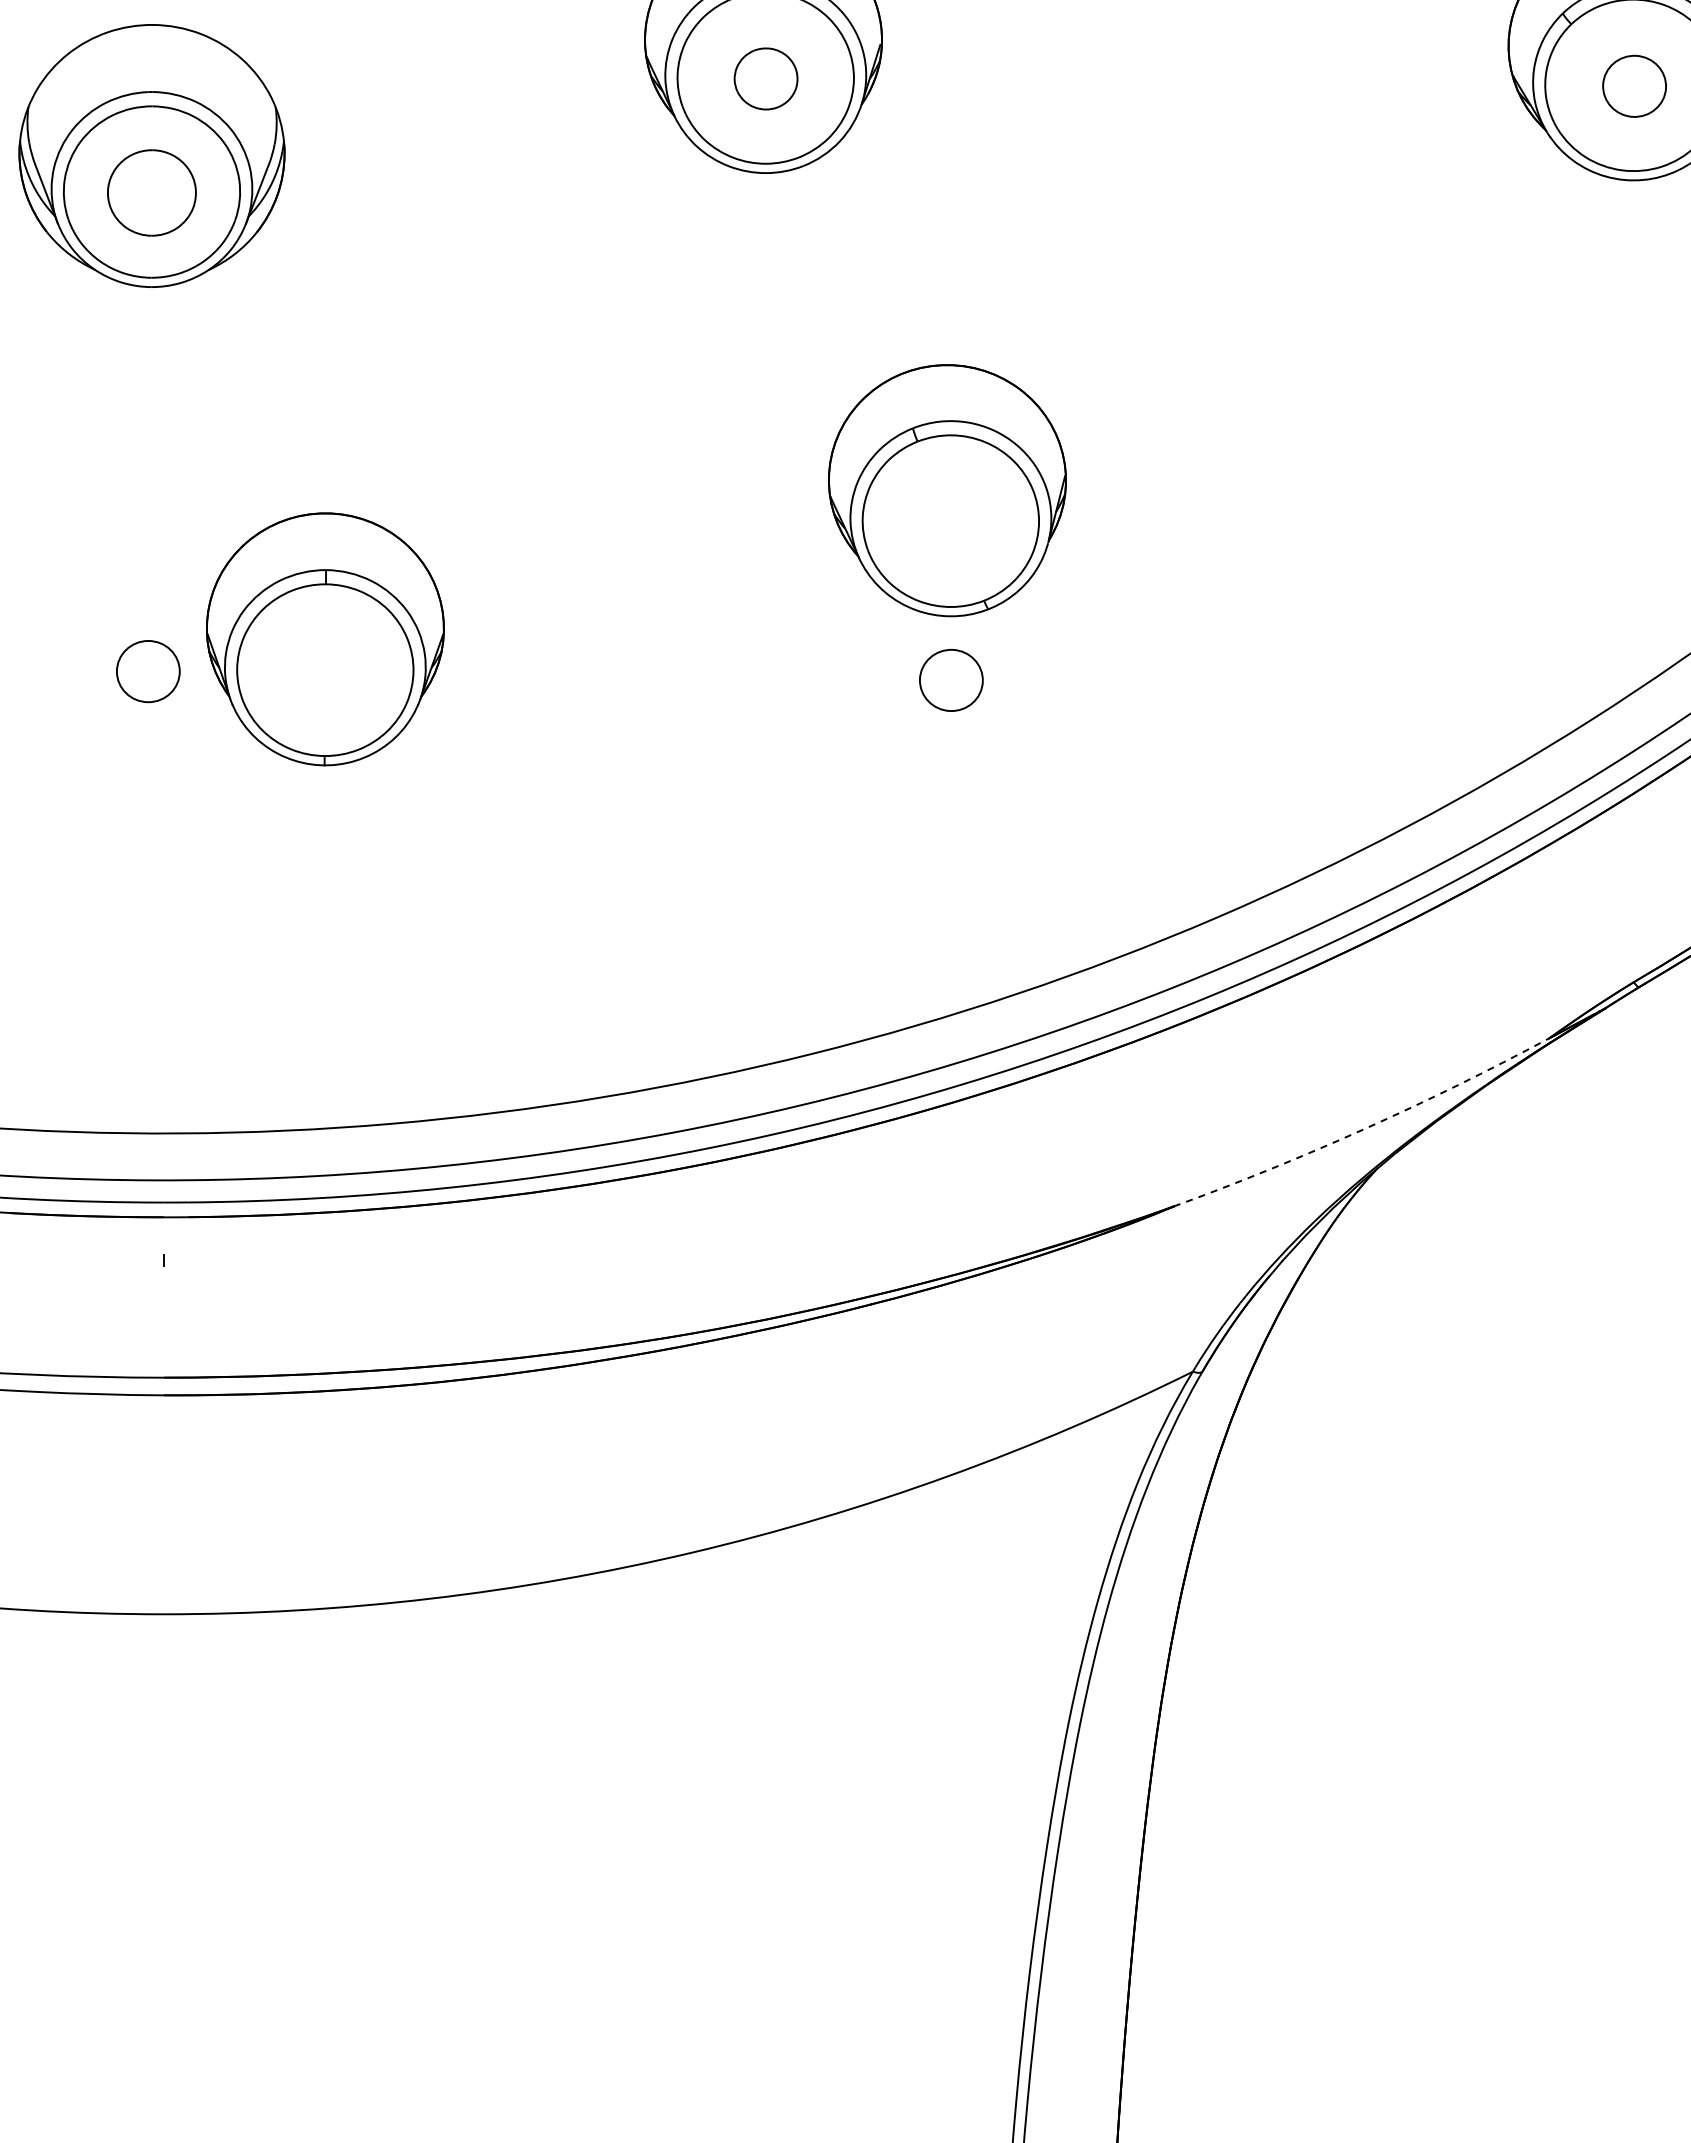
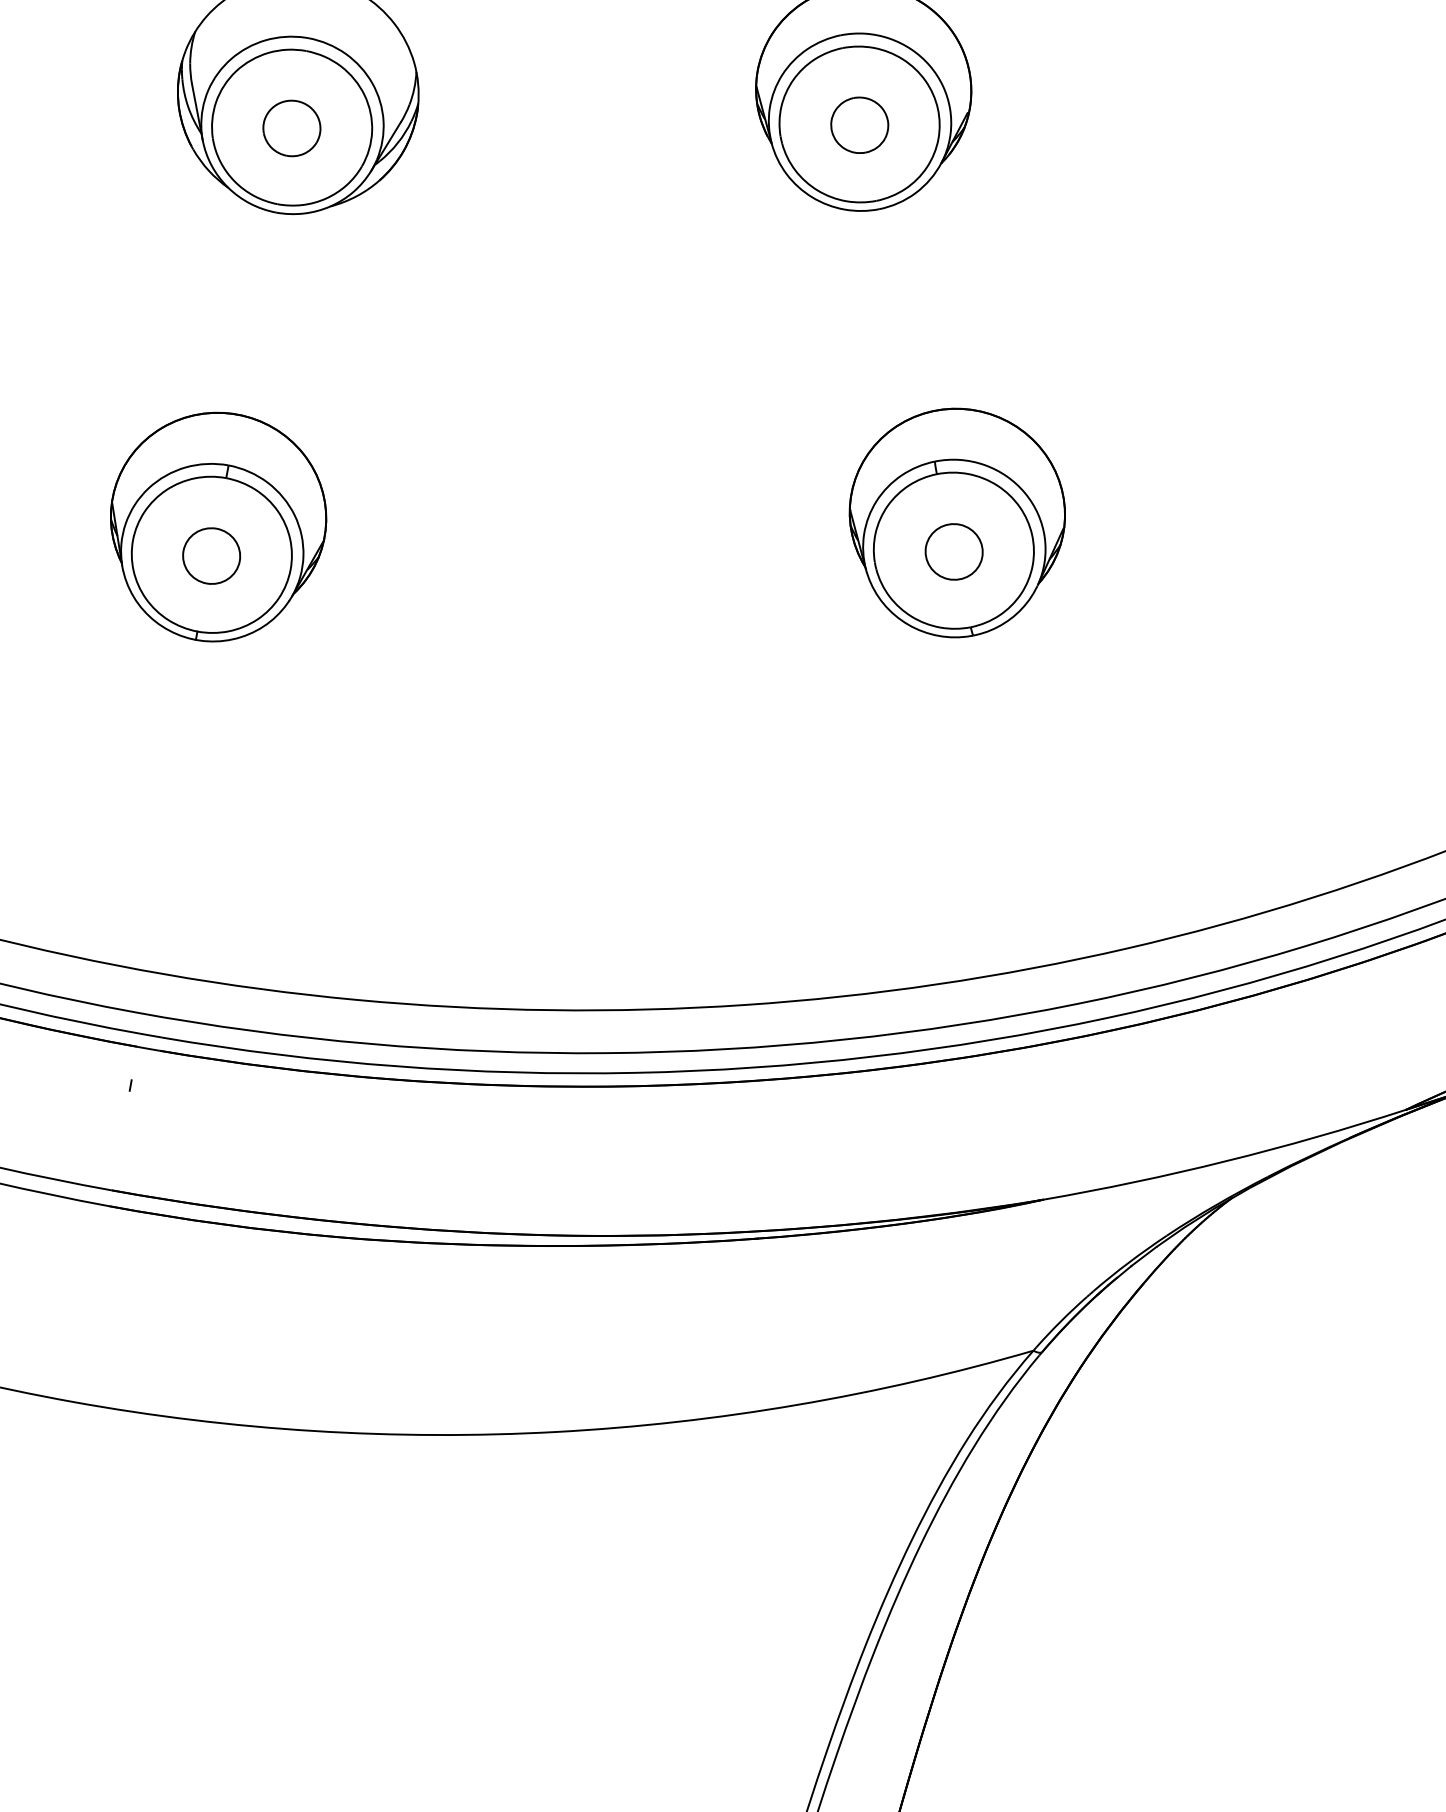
part: (151, 192) -> (291, 127), size x0.71
part: (325, 639) -> (216, 527), moved
part: (951, 679) -> (954, 551), moved
arc: (1364, 1129) -> (1226, 1161), dashed -> solid

